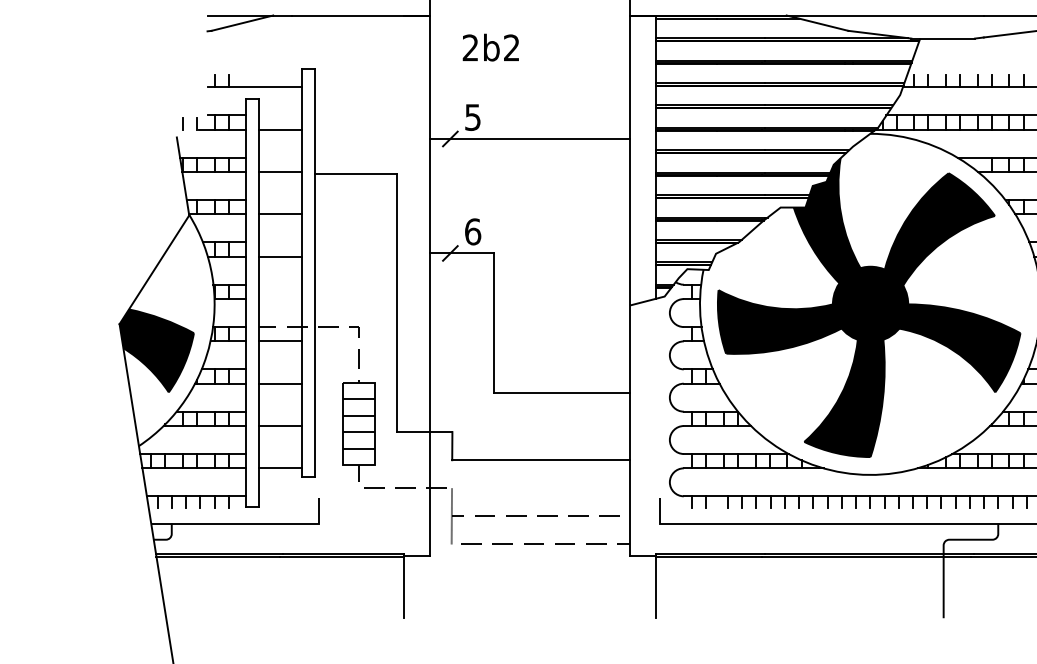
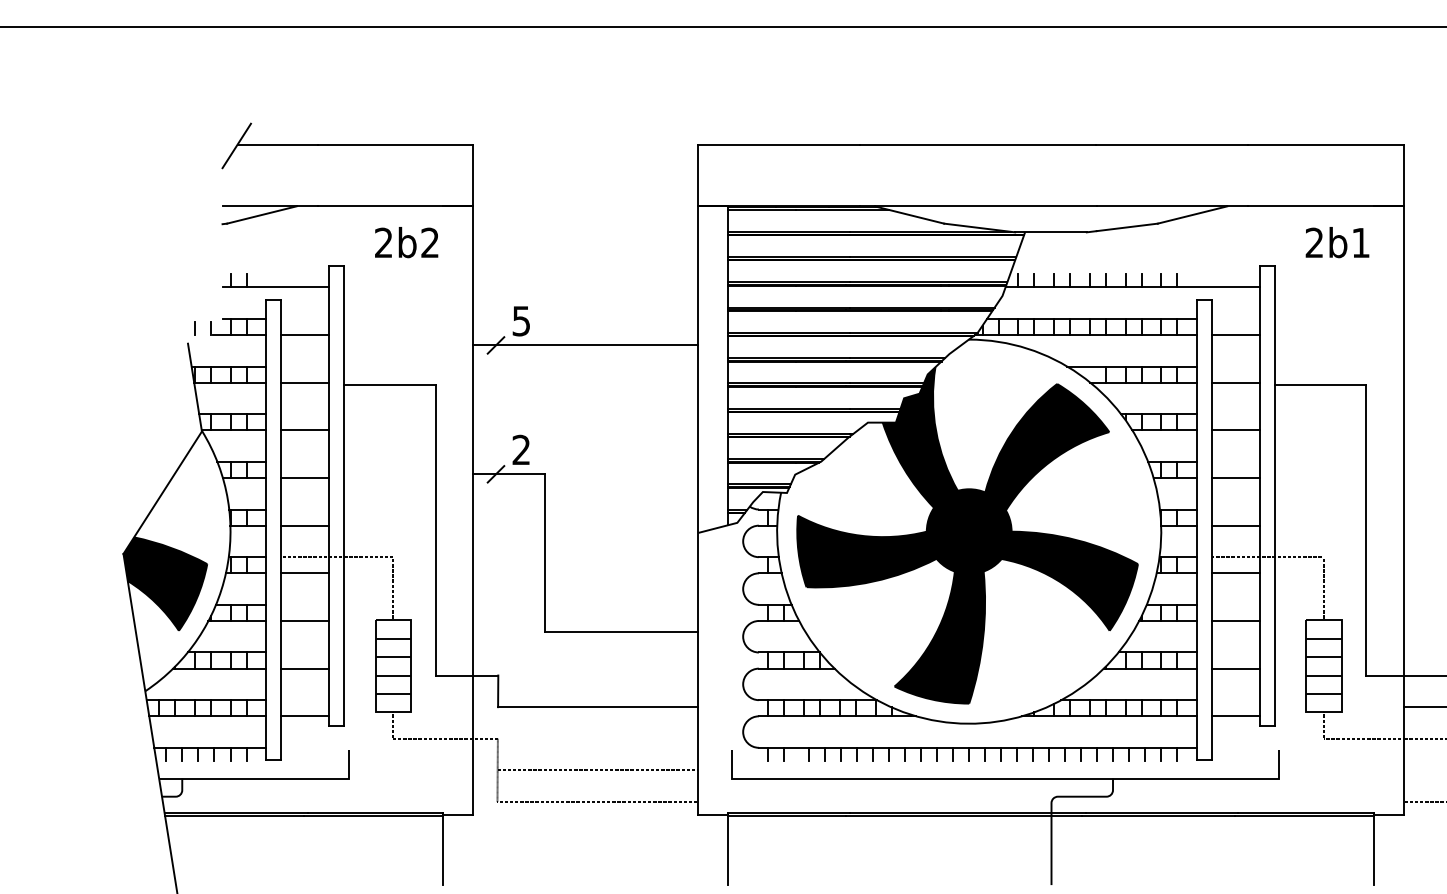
text: (490, 47) -> (406, 242), moved
text: (473, 231) -> (521, 449), 6 -> 2
line: (280, 298) -> (304, 525), added

